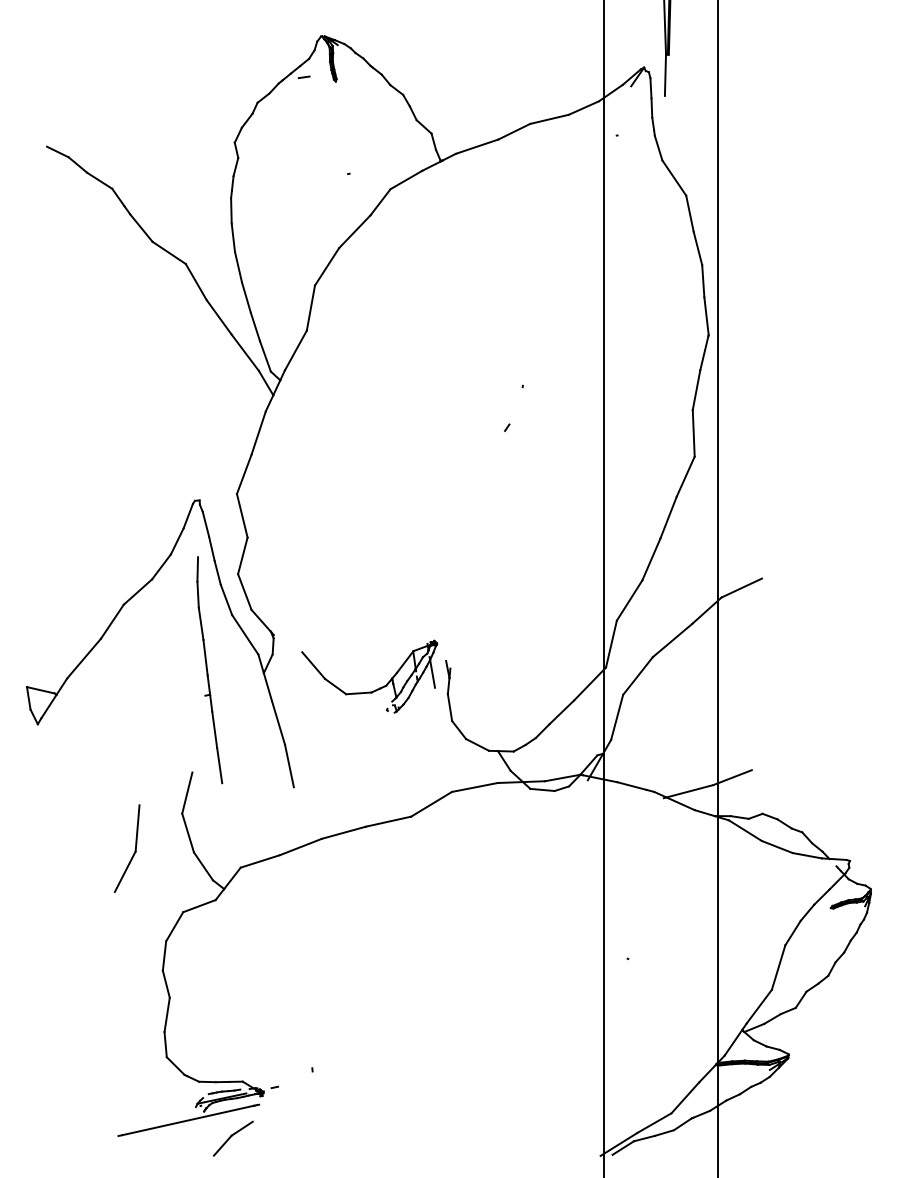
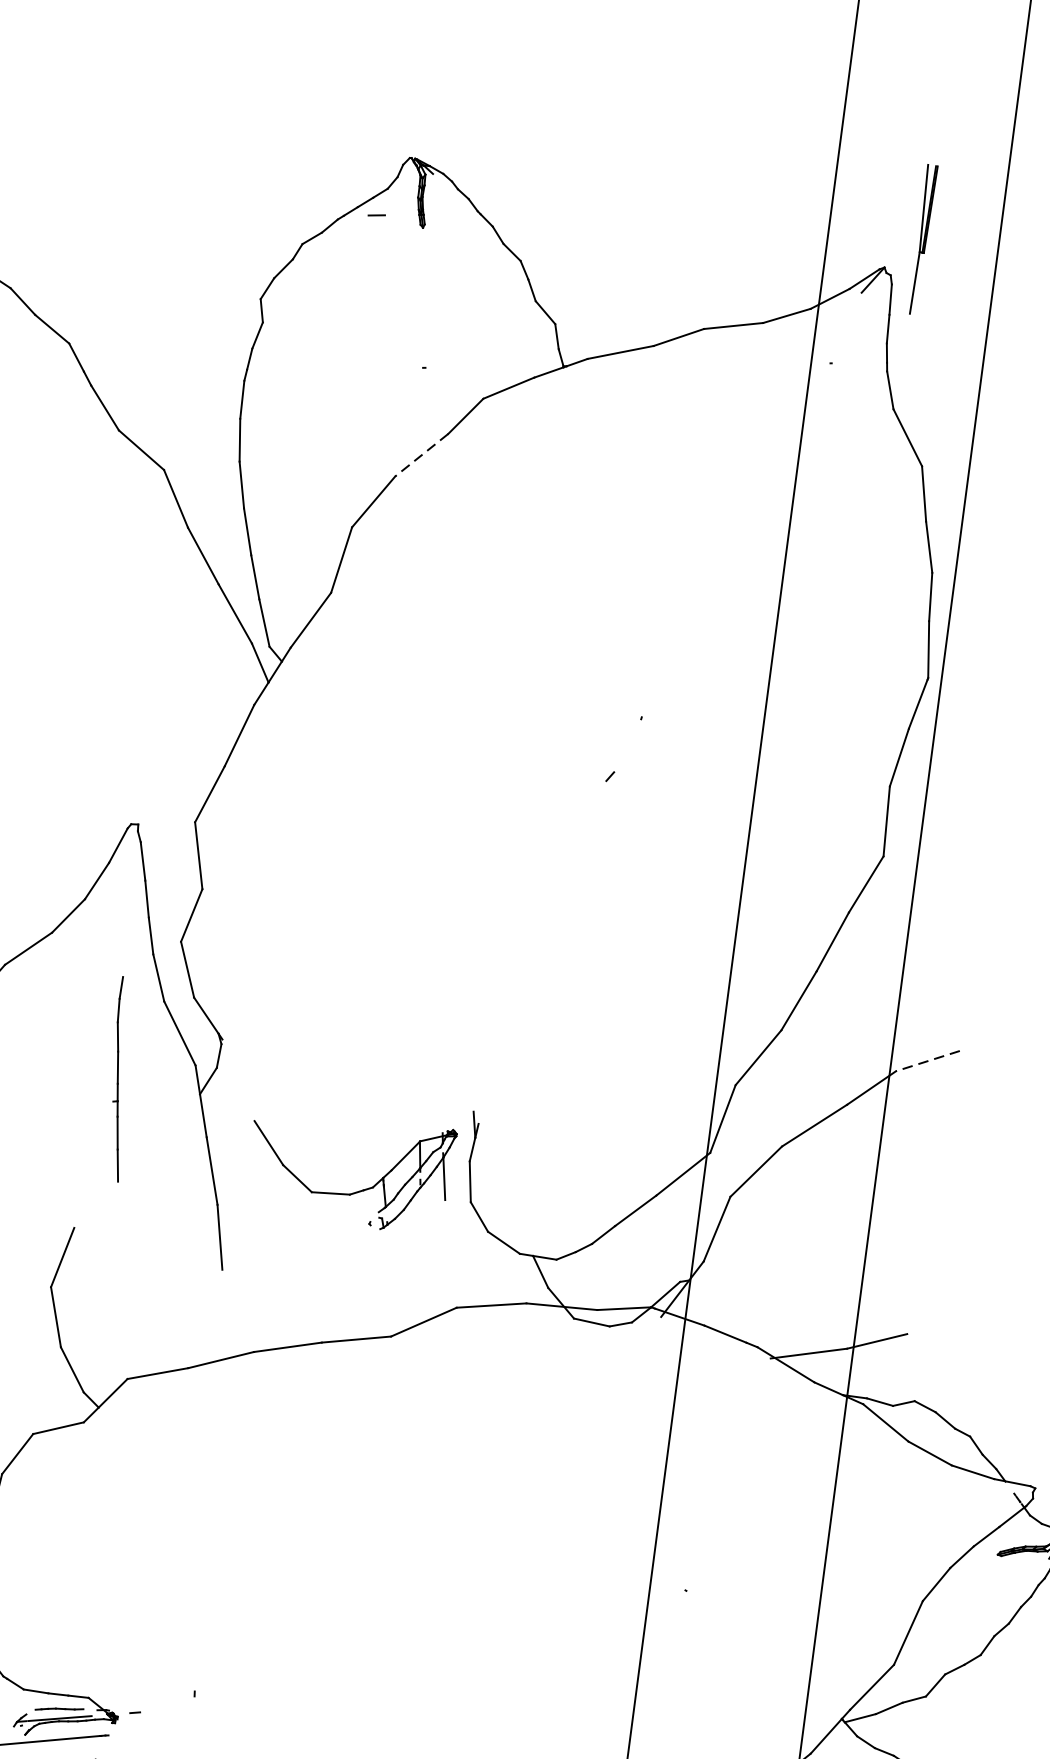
line: (354, 231) -> (421, 454), solid -> dashed
line: (741, 588) -> (927, 1061), solid -> dashed
part: (209, 670) -> (119, 1079), size x0.6
part: (375, 689) -> (356, 1190), moved

